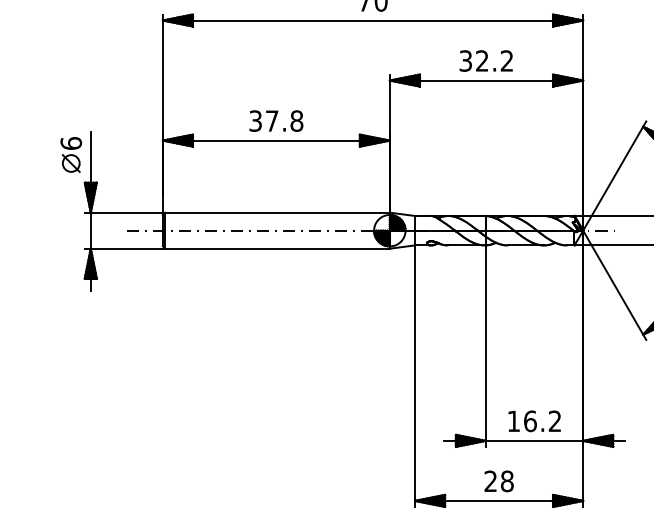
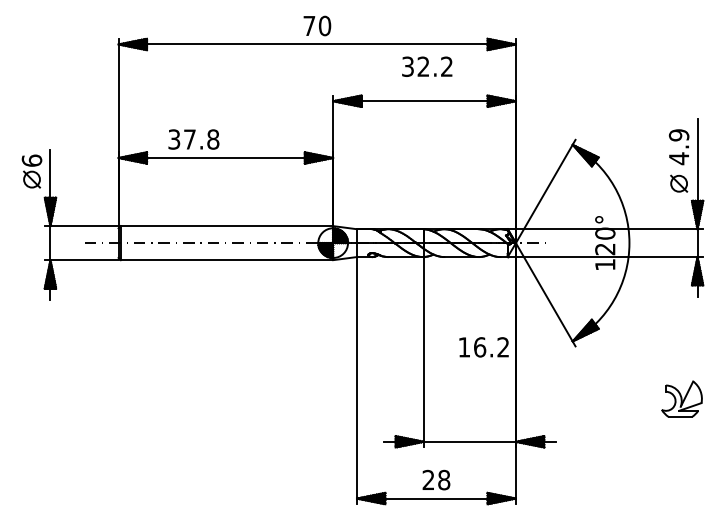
text: (486, 60) -> (427, 66), moved
text: (275, 121) -> (193, 139), moved
text: (534, 421) -> (483, 347), moved

